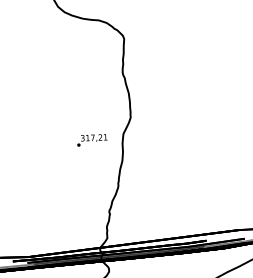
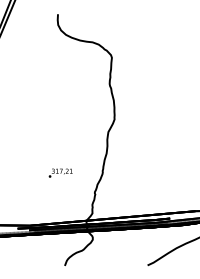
text: (91, 139) -> (60, 172), moved

